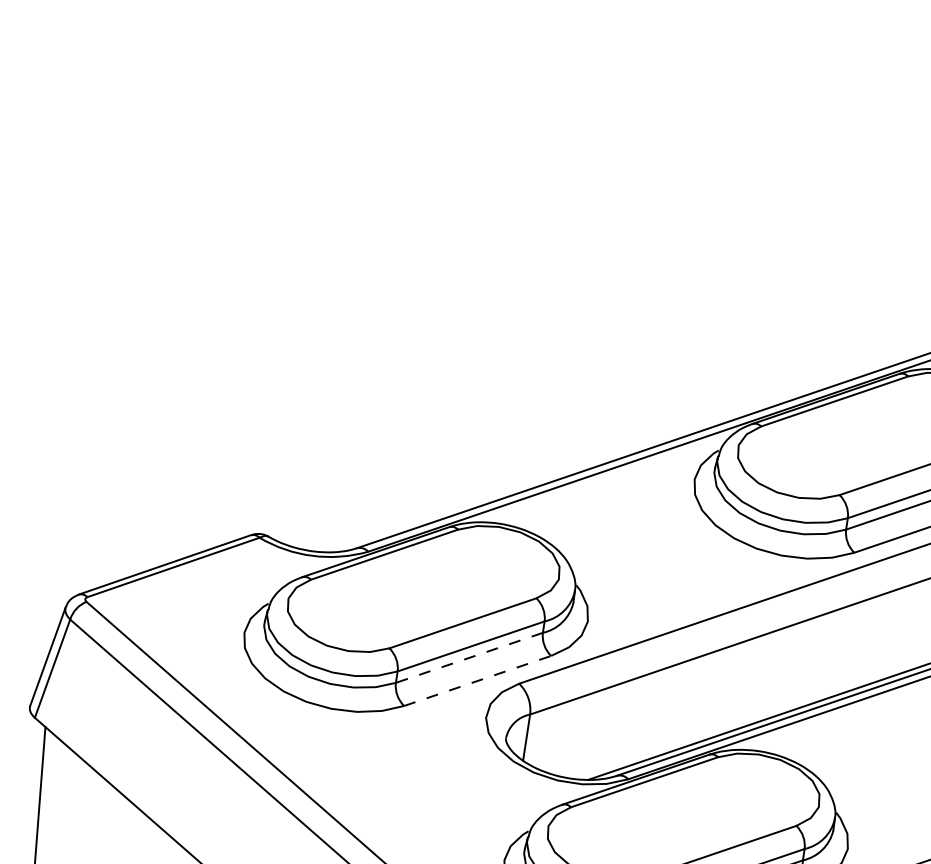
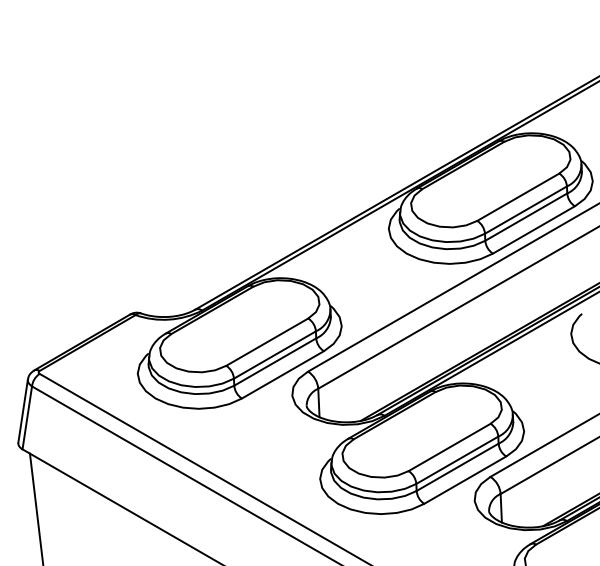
line: (468, 658) -> (274, 362), dashed -> solid
line: (478, 680) -> (283, 374), dashed -> solid

